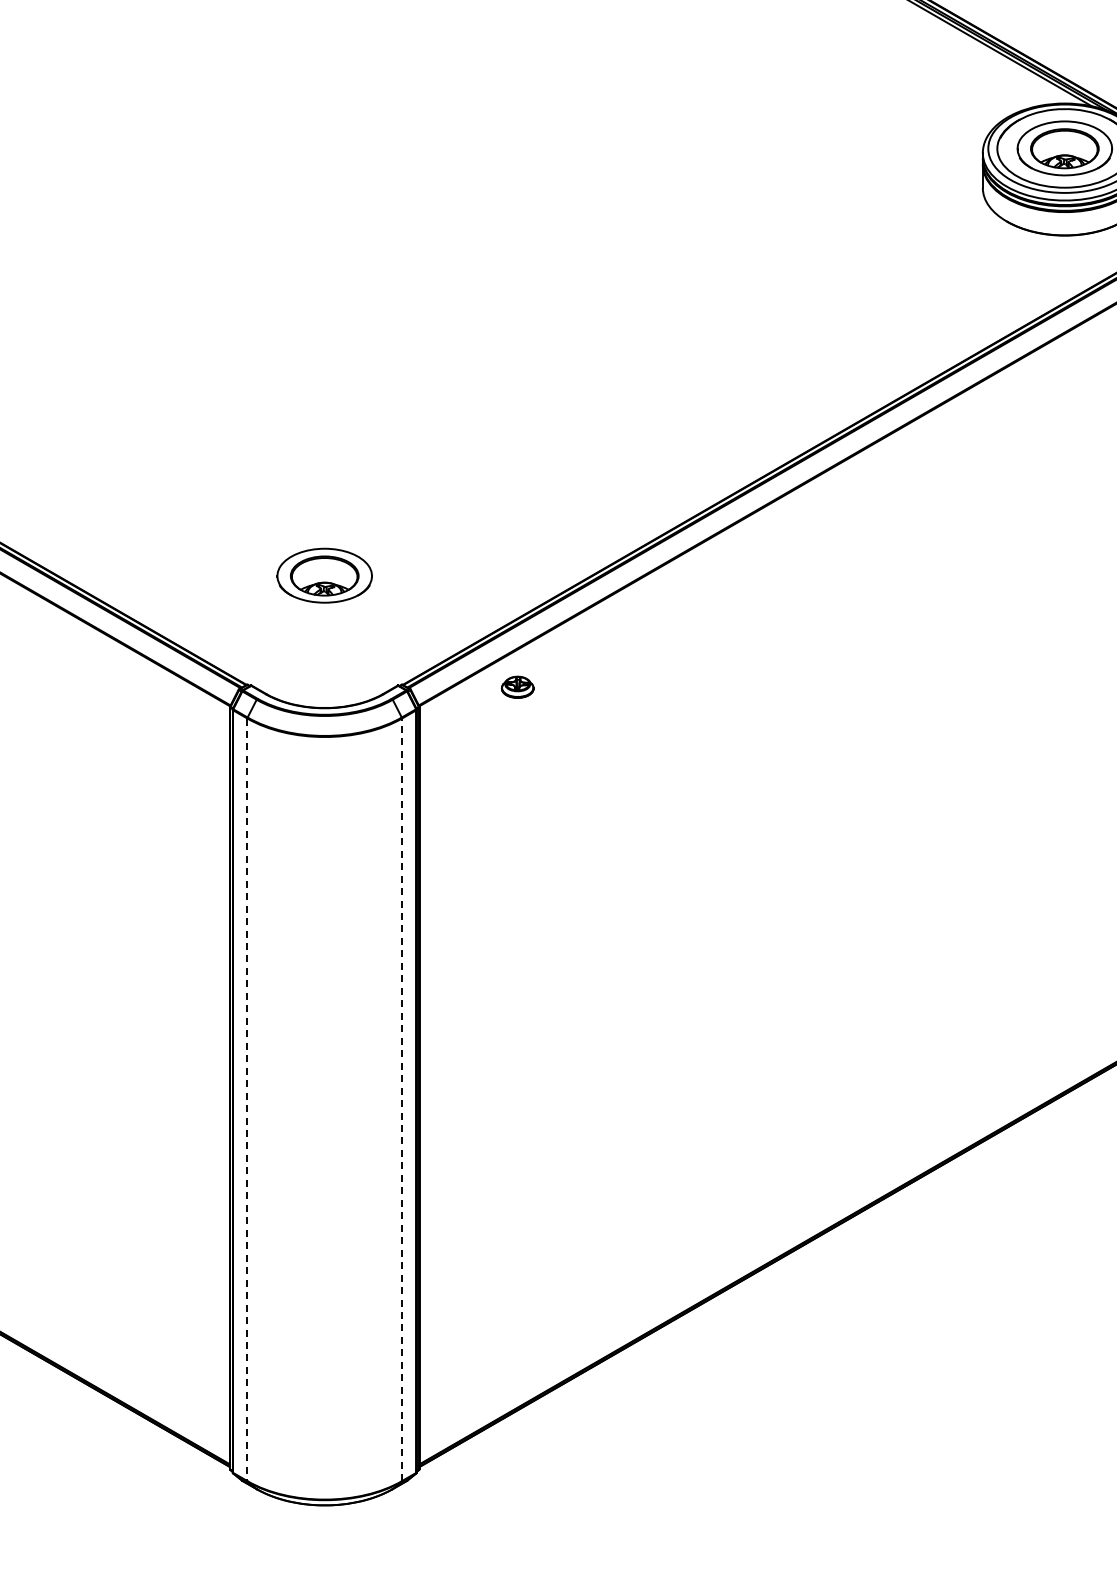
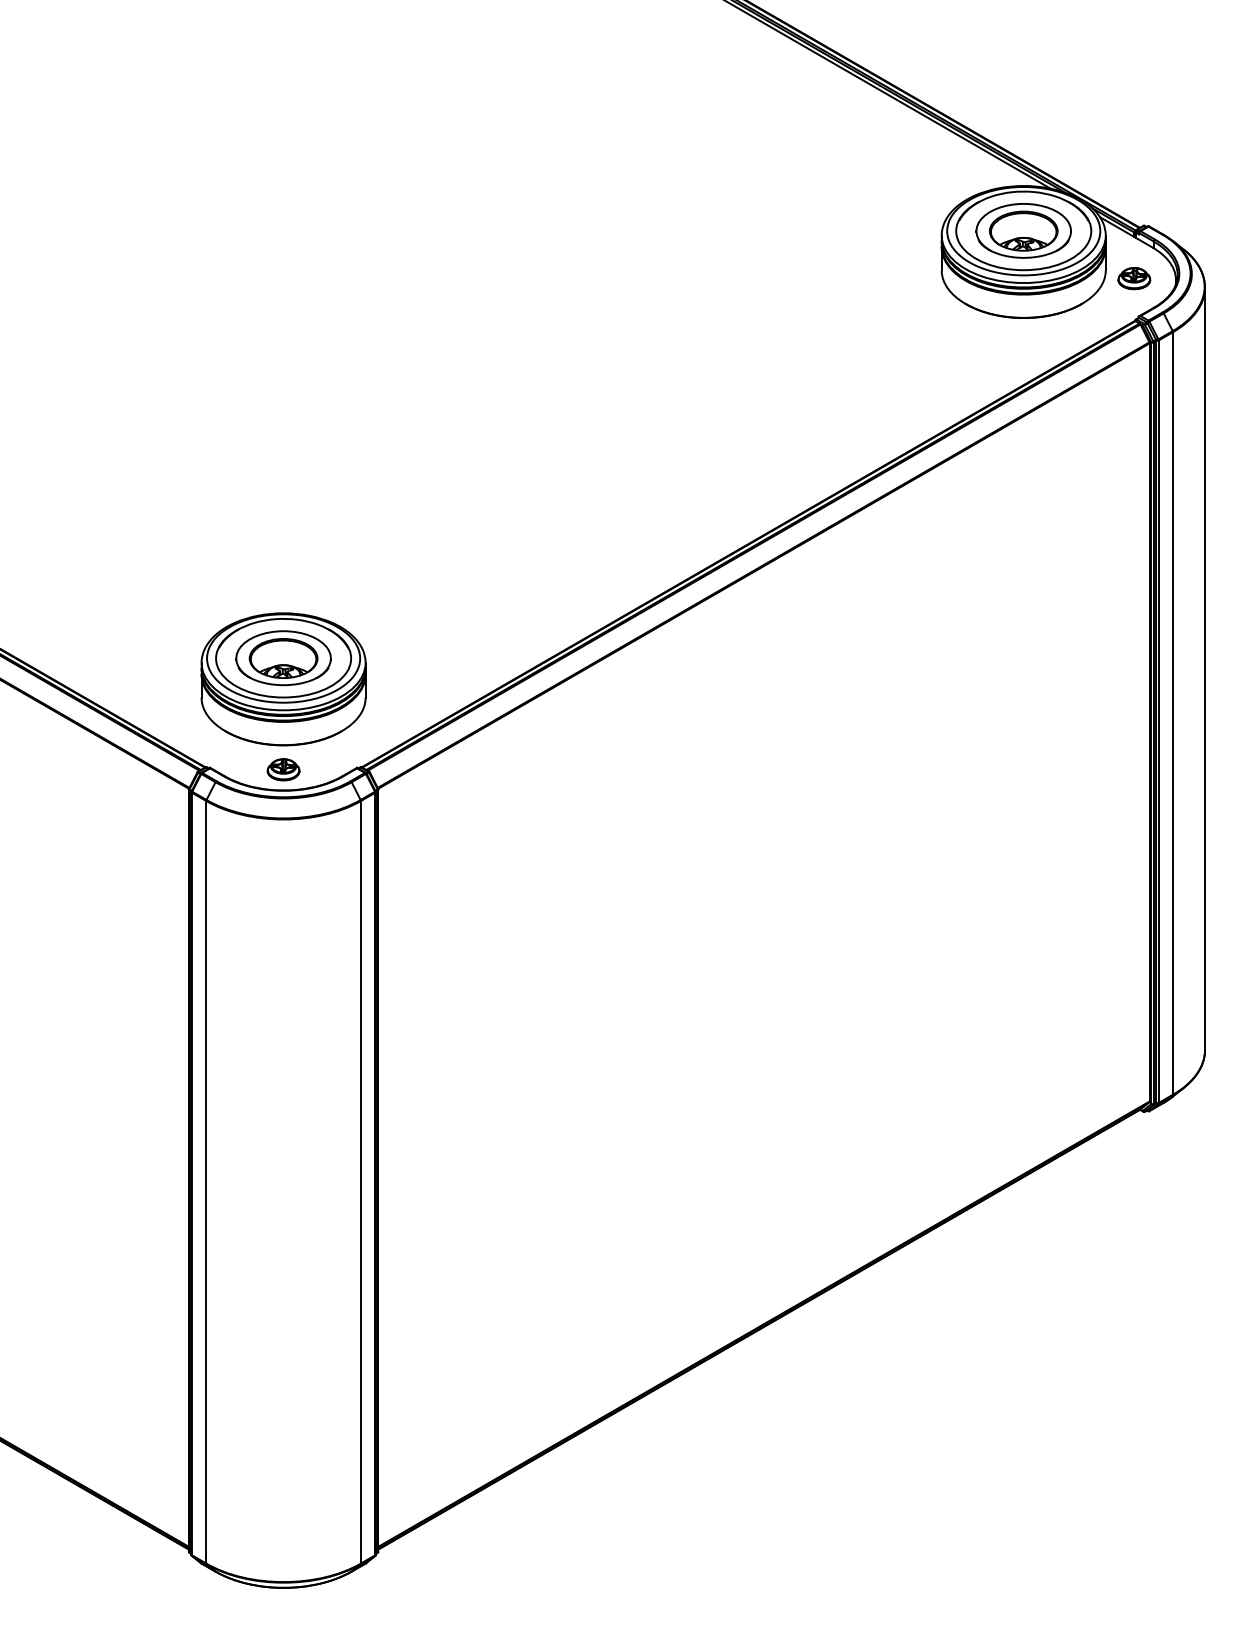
part: (324, 597) -> (283, 679), added
part: (517, 687) -> (283, 769), moved
line: (401, 1099) -> (360, 1181), dashed -> solid
line: (247, 1100) -> (206, 1182), dashed -> solid

